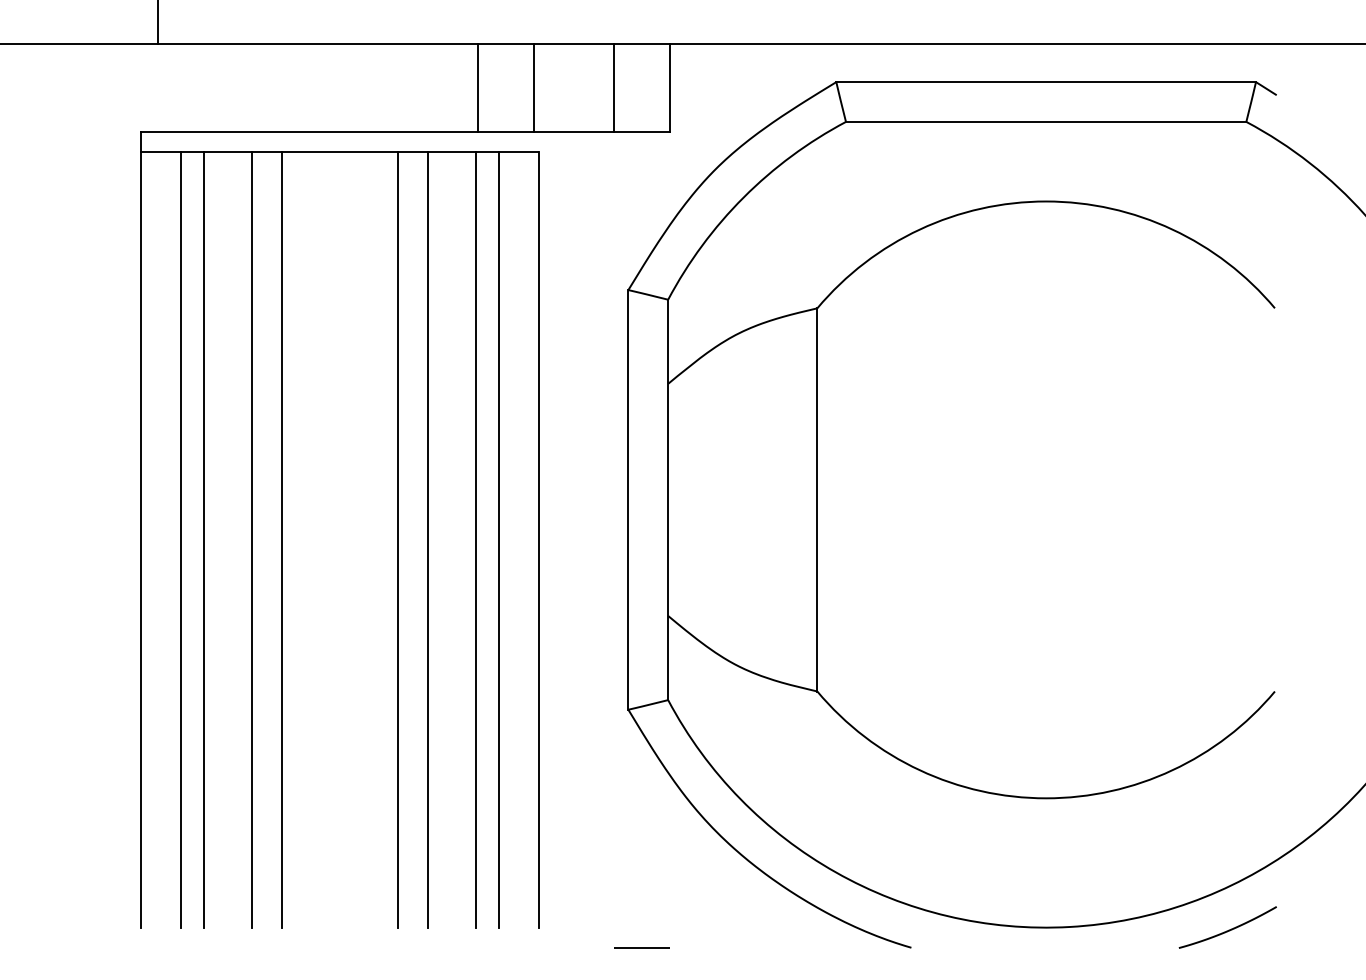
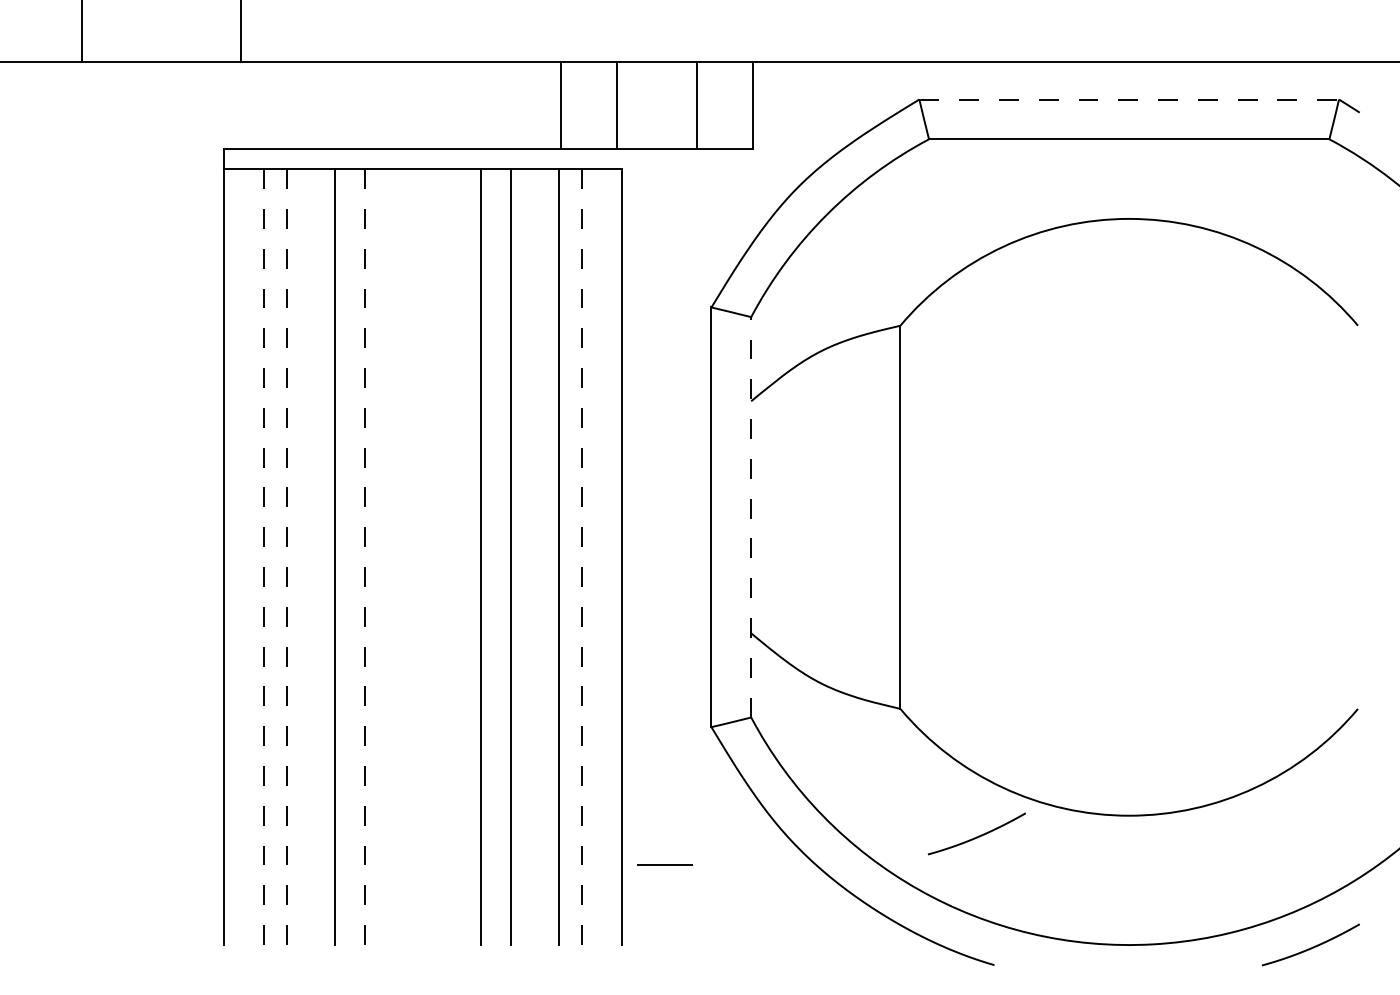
line: (1046, 82) -> (1129, 99), solid -> dashed
line: (668, 499) -> (751, 516), solid -> dashed
line: (180, 540) -> (263, 557), solid -> dashed
line: (203, 540) -> (286, 557), solid -> dashed
line: (281, 540) -> (364, 557), solid -> dashed
line: (499, 540) -> (582, 557), solid -> dashed
curve: (895, 818) -> (978, 835), added
line: (641, 947) -> (664, 864), moved

